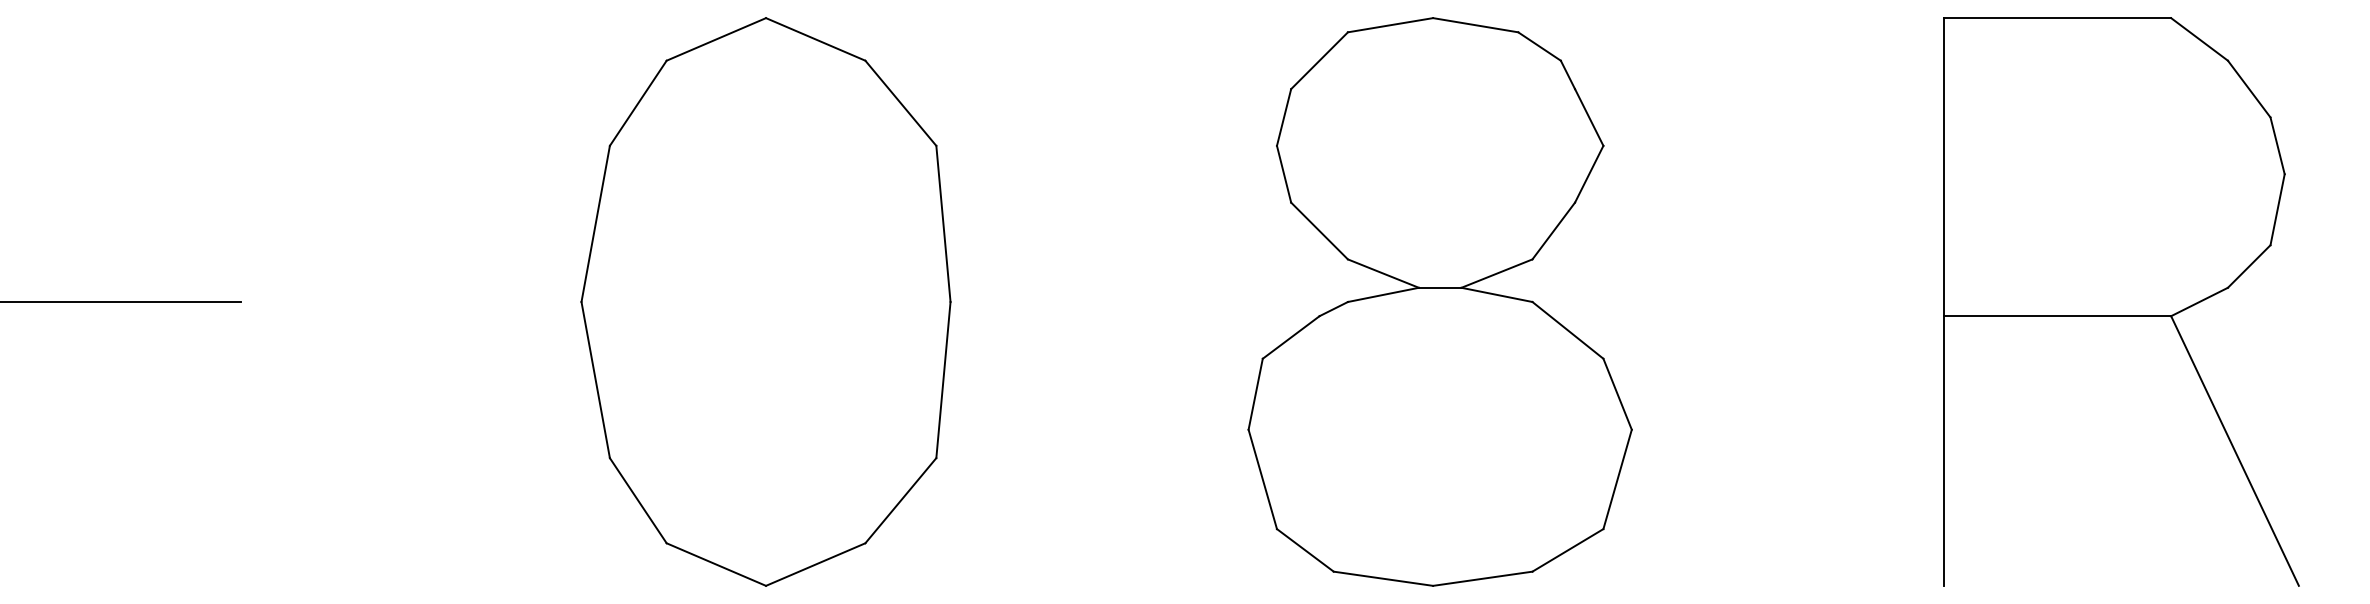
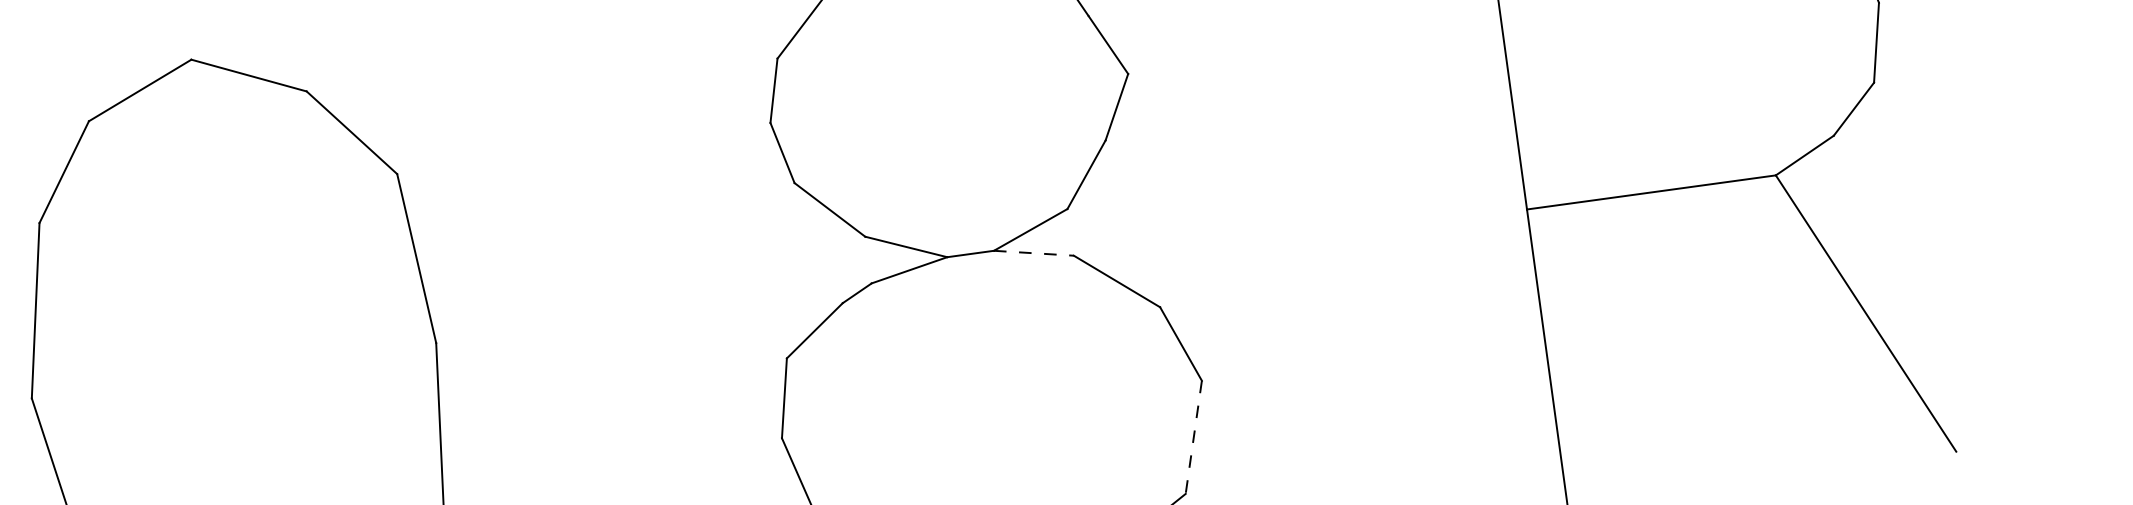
line: (1497, 295) -> (1034, 253), solid -> dashed
line: (1617, 479) -> (1193, 437), solid -> dashed

